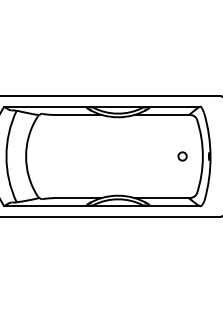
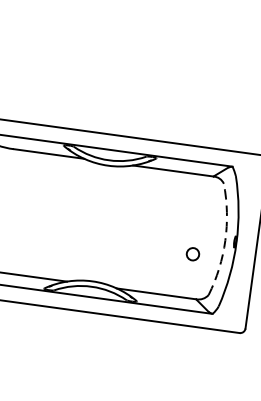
circle: (182, 156) -> (192, 254), moved
arc: (202, 156) -> (224, 240), solid -> dashed

